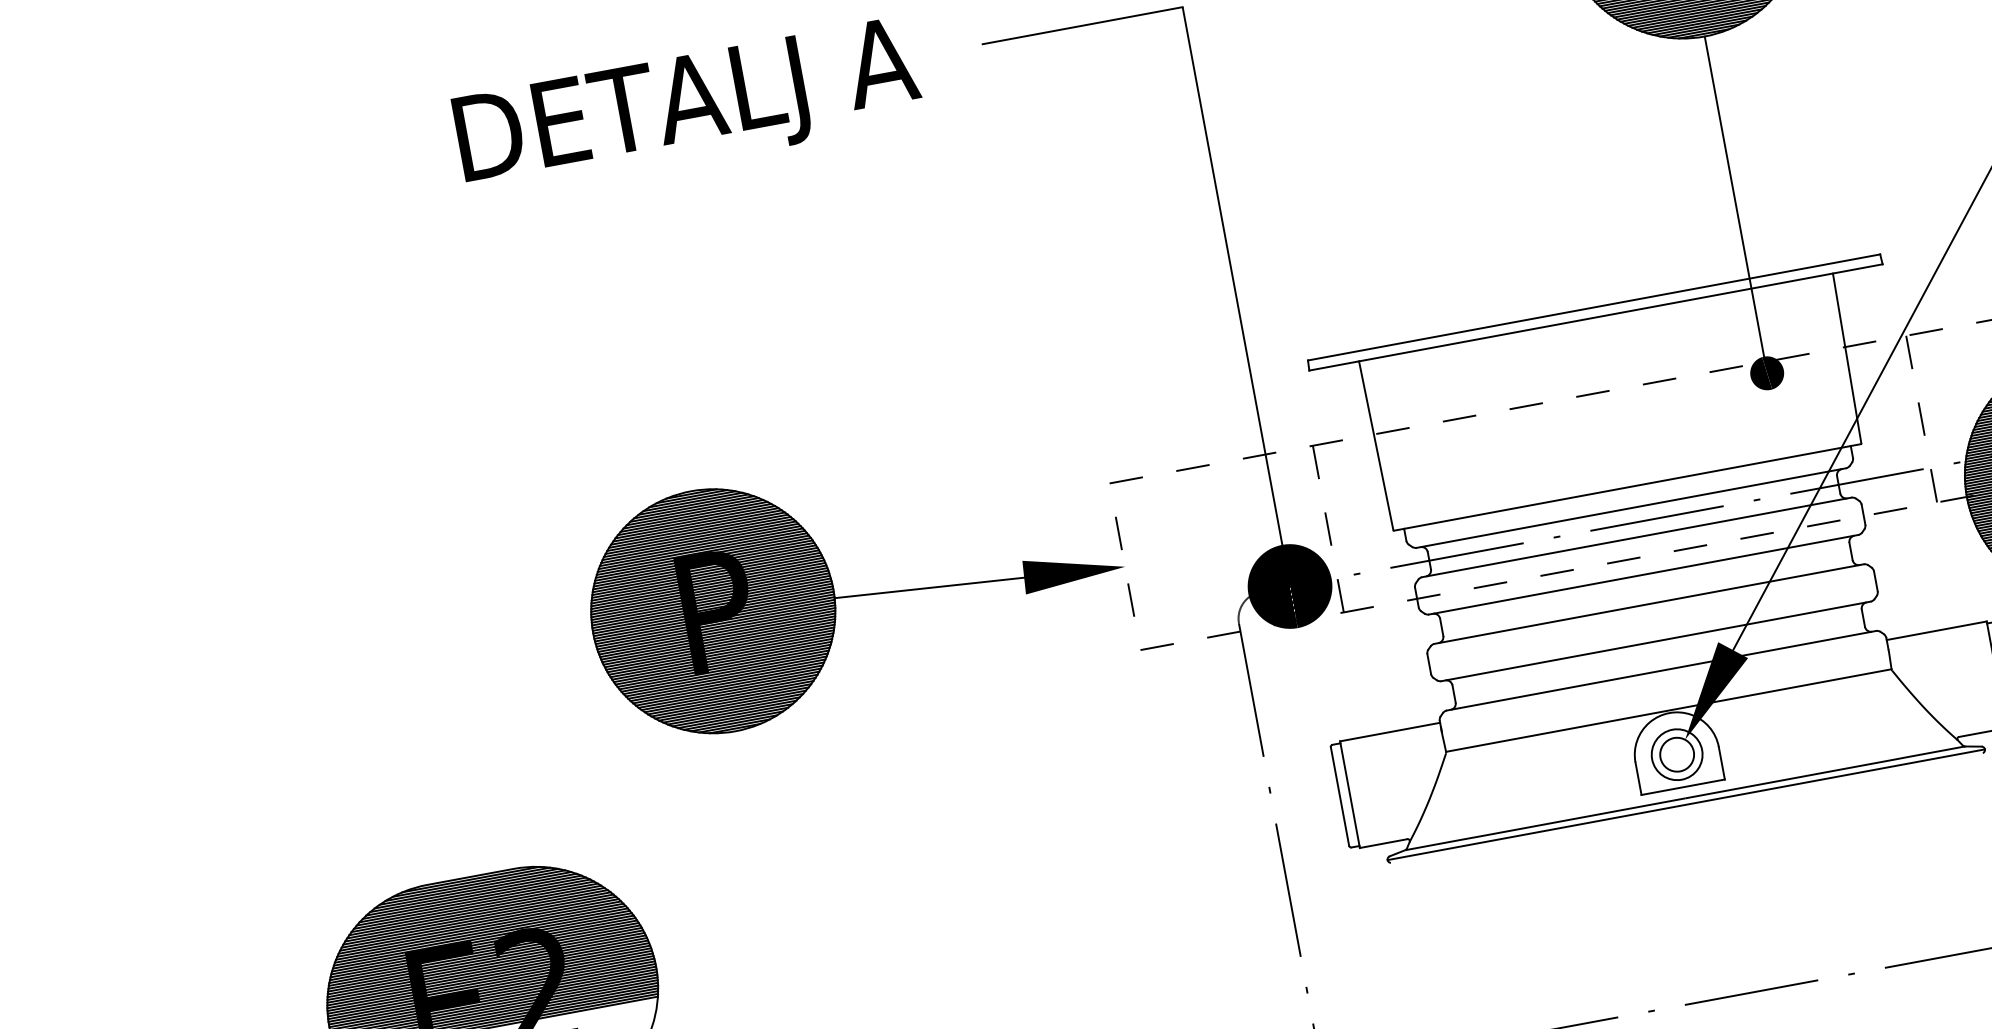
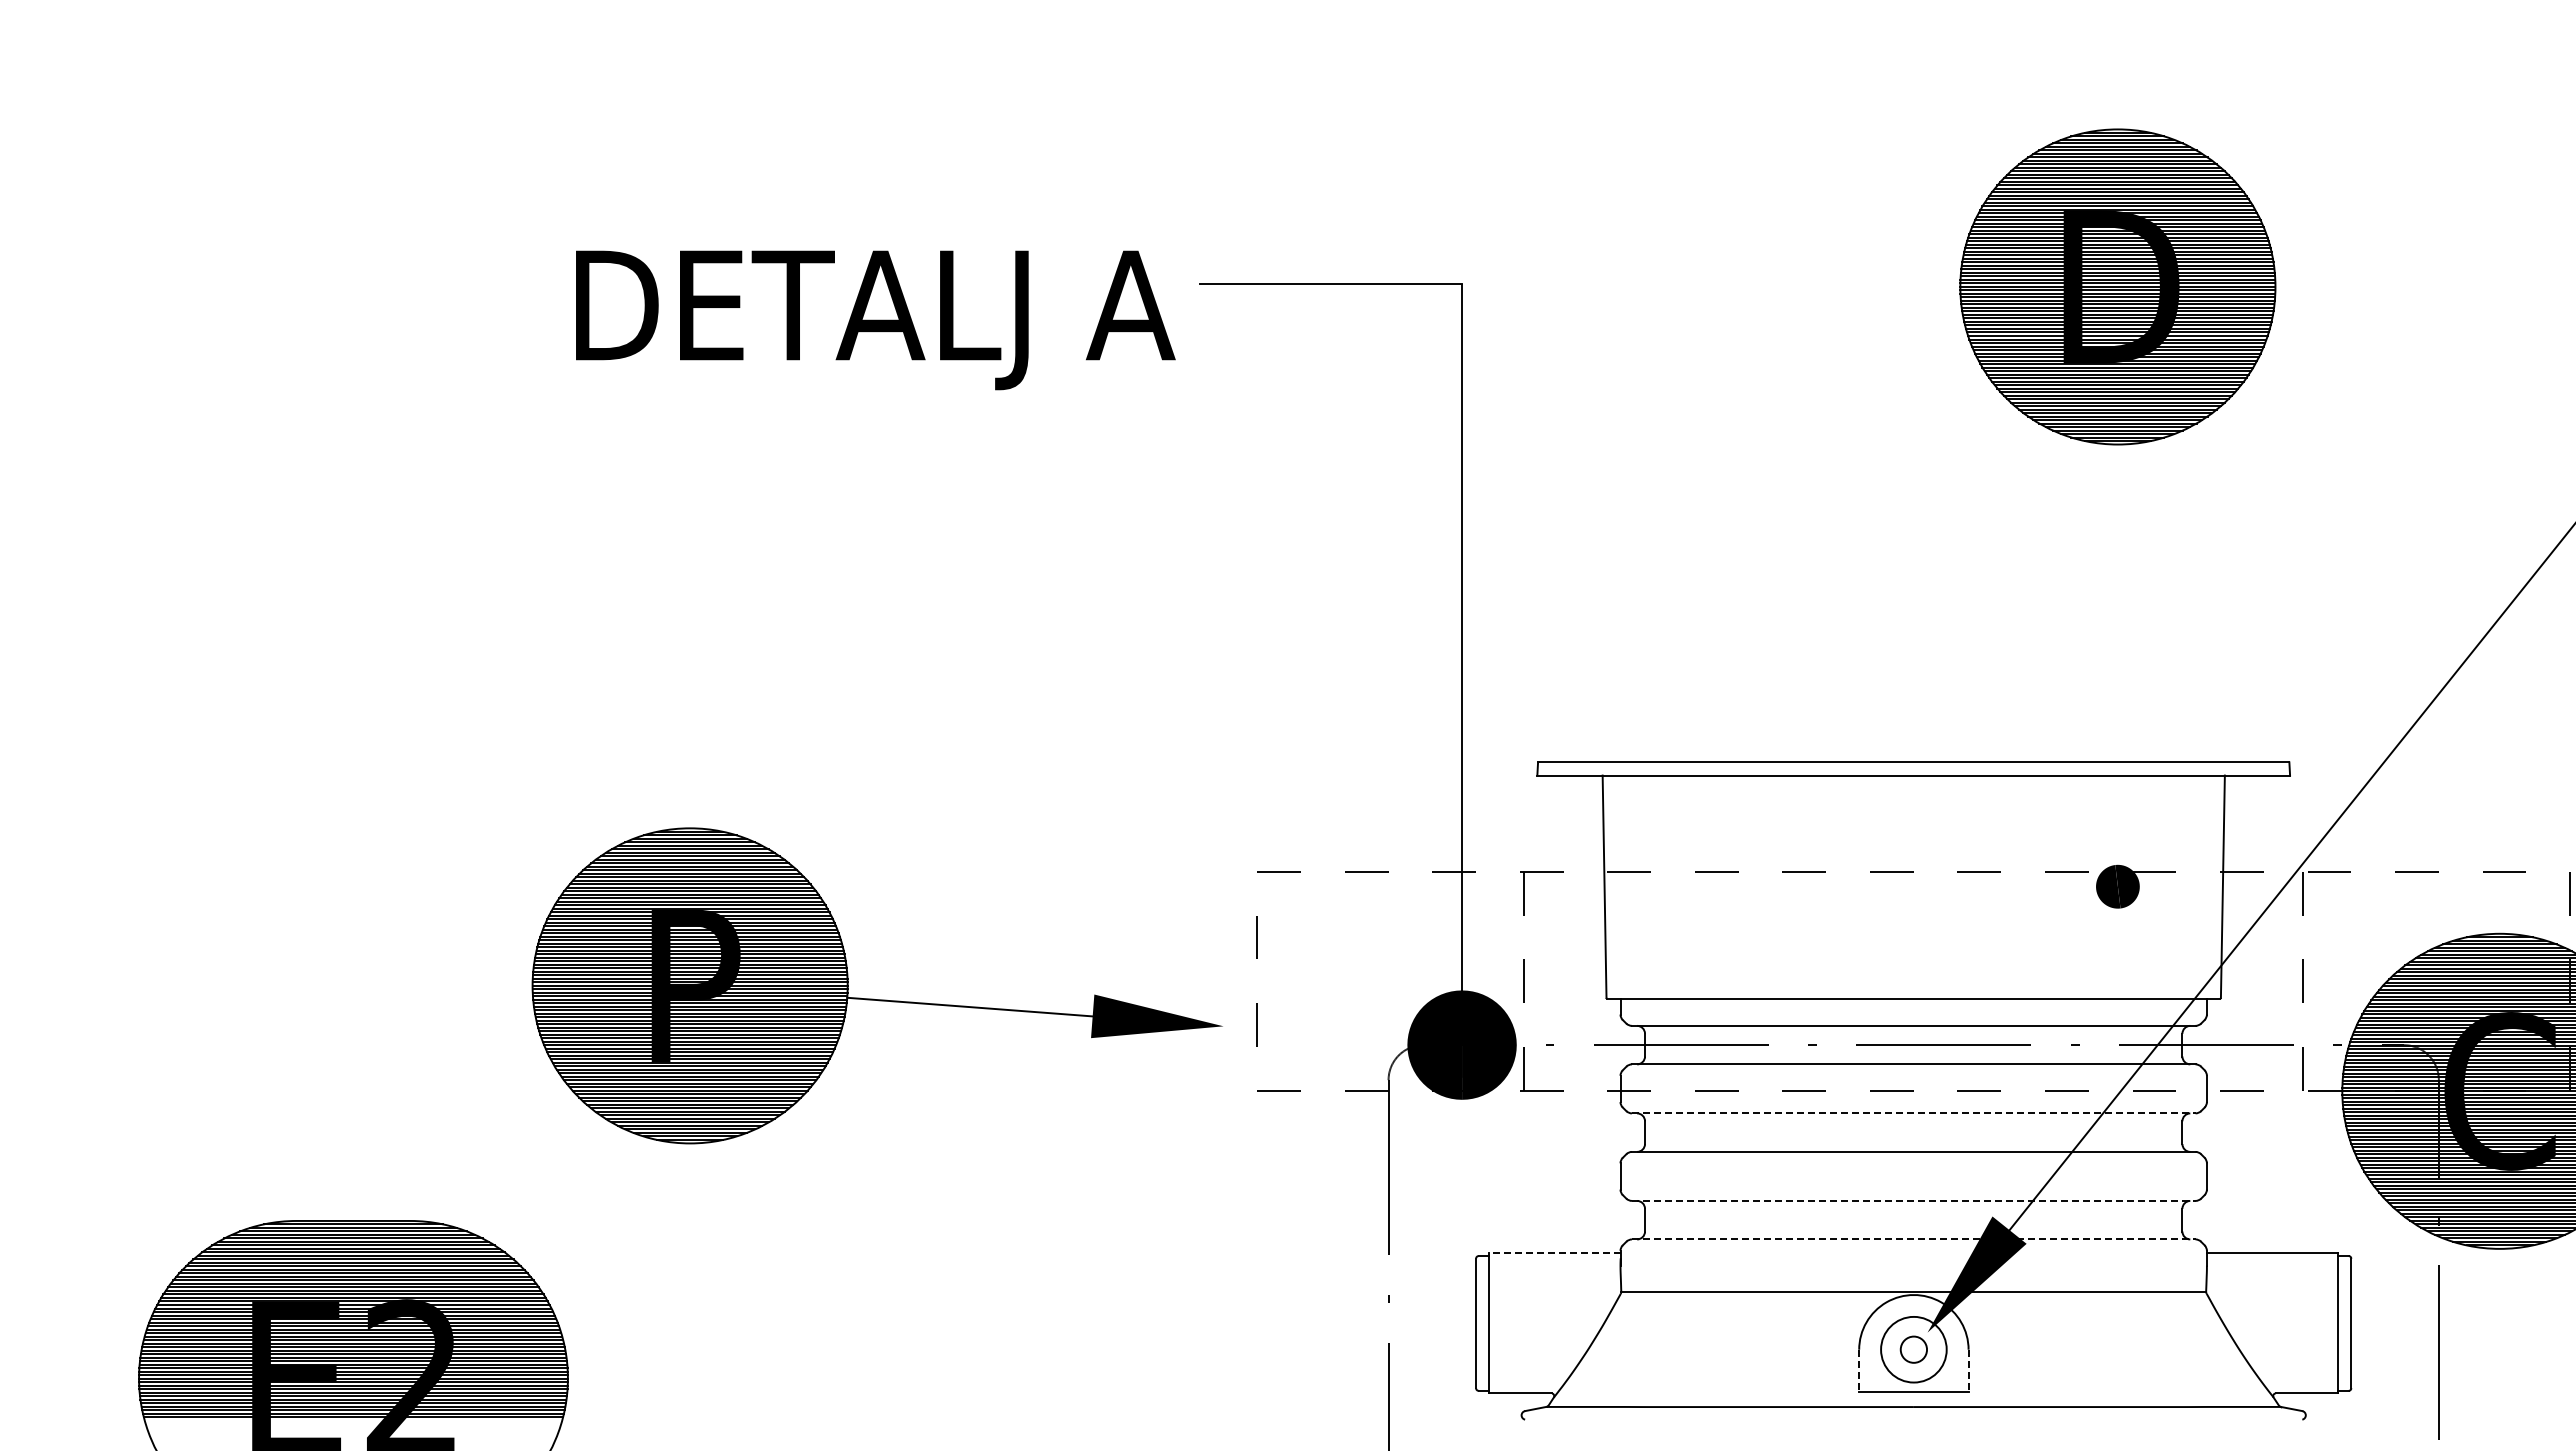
text: (688, 109) -> (875, 320), moved
line: (1734, 198) -> (2117, 656), removed
line: (1643, 574) -> (1913, 1113), solid -> dashed
part: (854, 595) -> (873, 998), moved
line: (1655, 641) -> (1913, 1200), solid -> dashed
line: (1661, 670) -> (1913, 1239), solid -> dashed
line: (1389, 732) -> (1554, 1253), solid -> dashed
circle: (1676, 754) -> (1913, 1349), size x0.6
line: (1721, 763) -> (1968, 1371), solid -> dashed
line: (1638, 778) -> (1859, 1371), solid -> dashed
line: (1686, 804) -> (1913, 1415), removed

